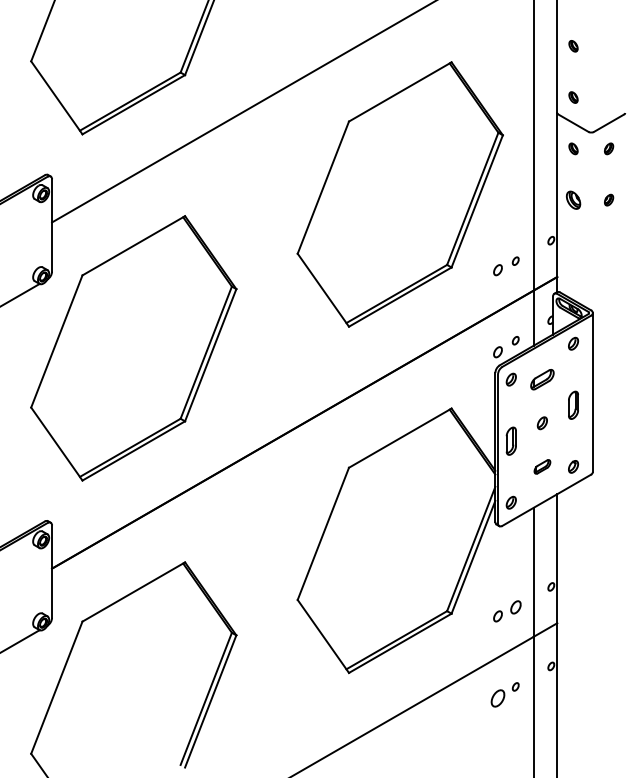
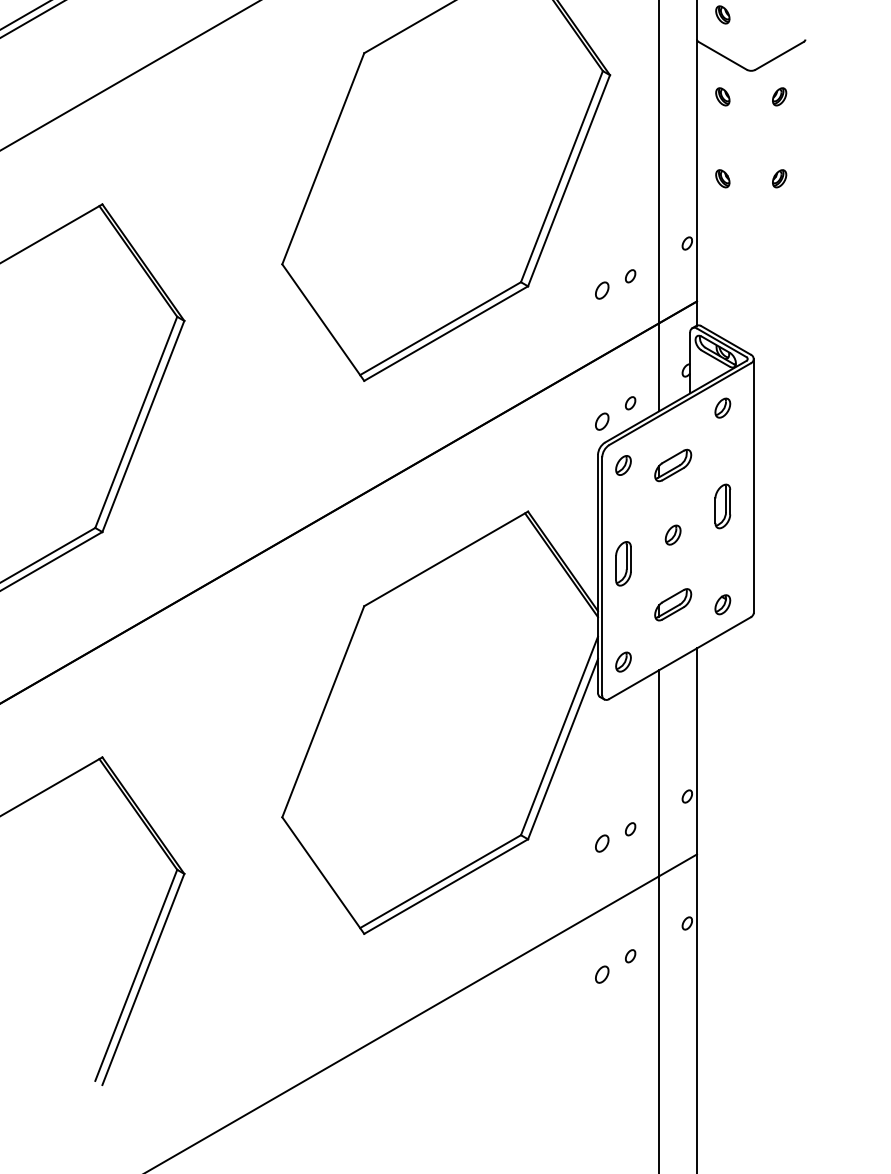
part: (573, 199) -> (722, 177), size x0.62
part: (542, 466) -> (673, 604), size x1.43
part: (515, 607) -> (630, 829), size x0.62
part: (497, 698) -> (601, 974), size x0.62

